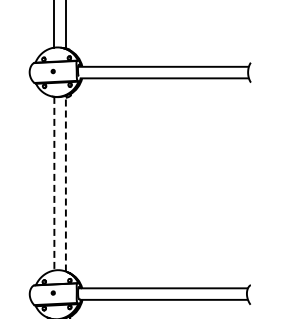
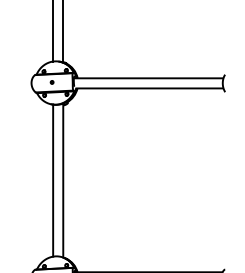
line: (54, 183) -> (53, 180), dashed -> solid
line: (65, 183) -> (62, 180), dashed -> solid

